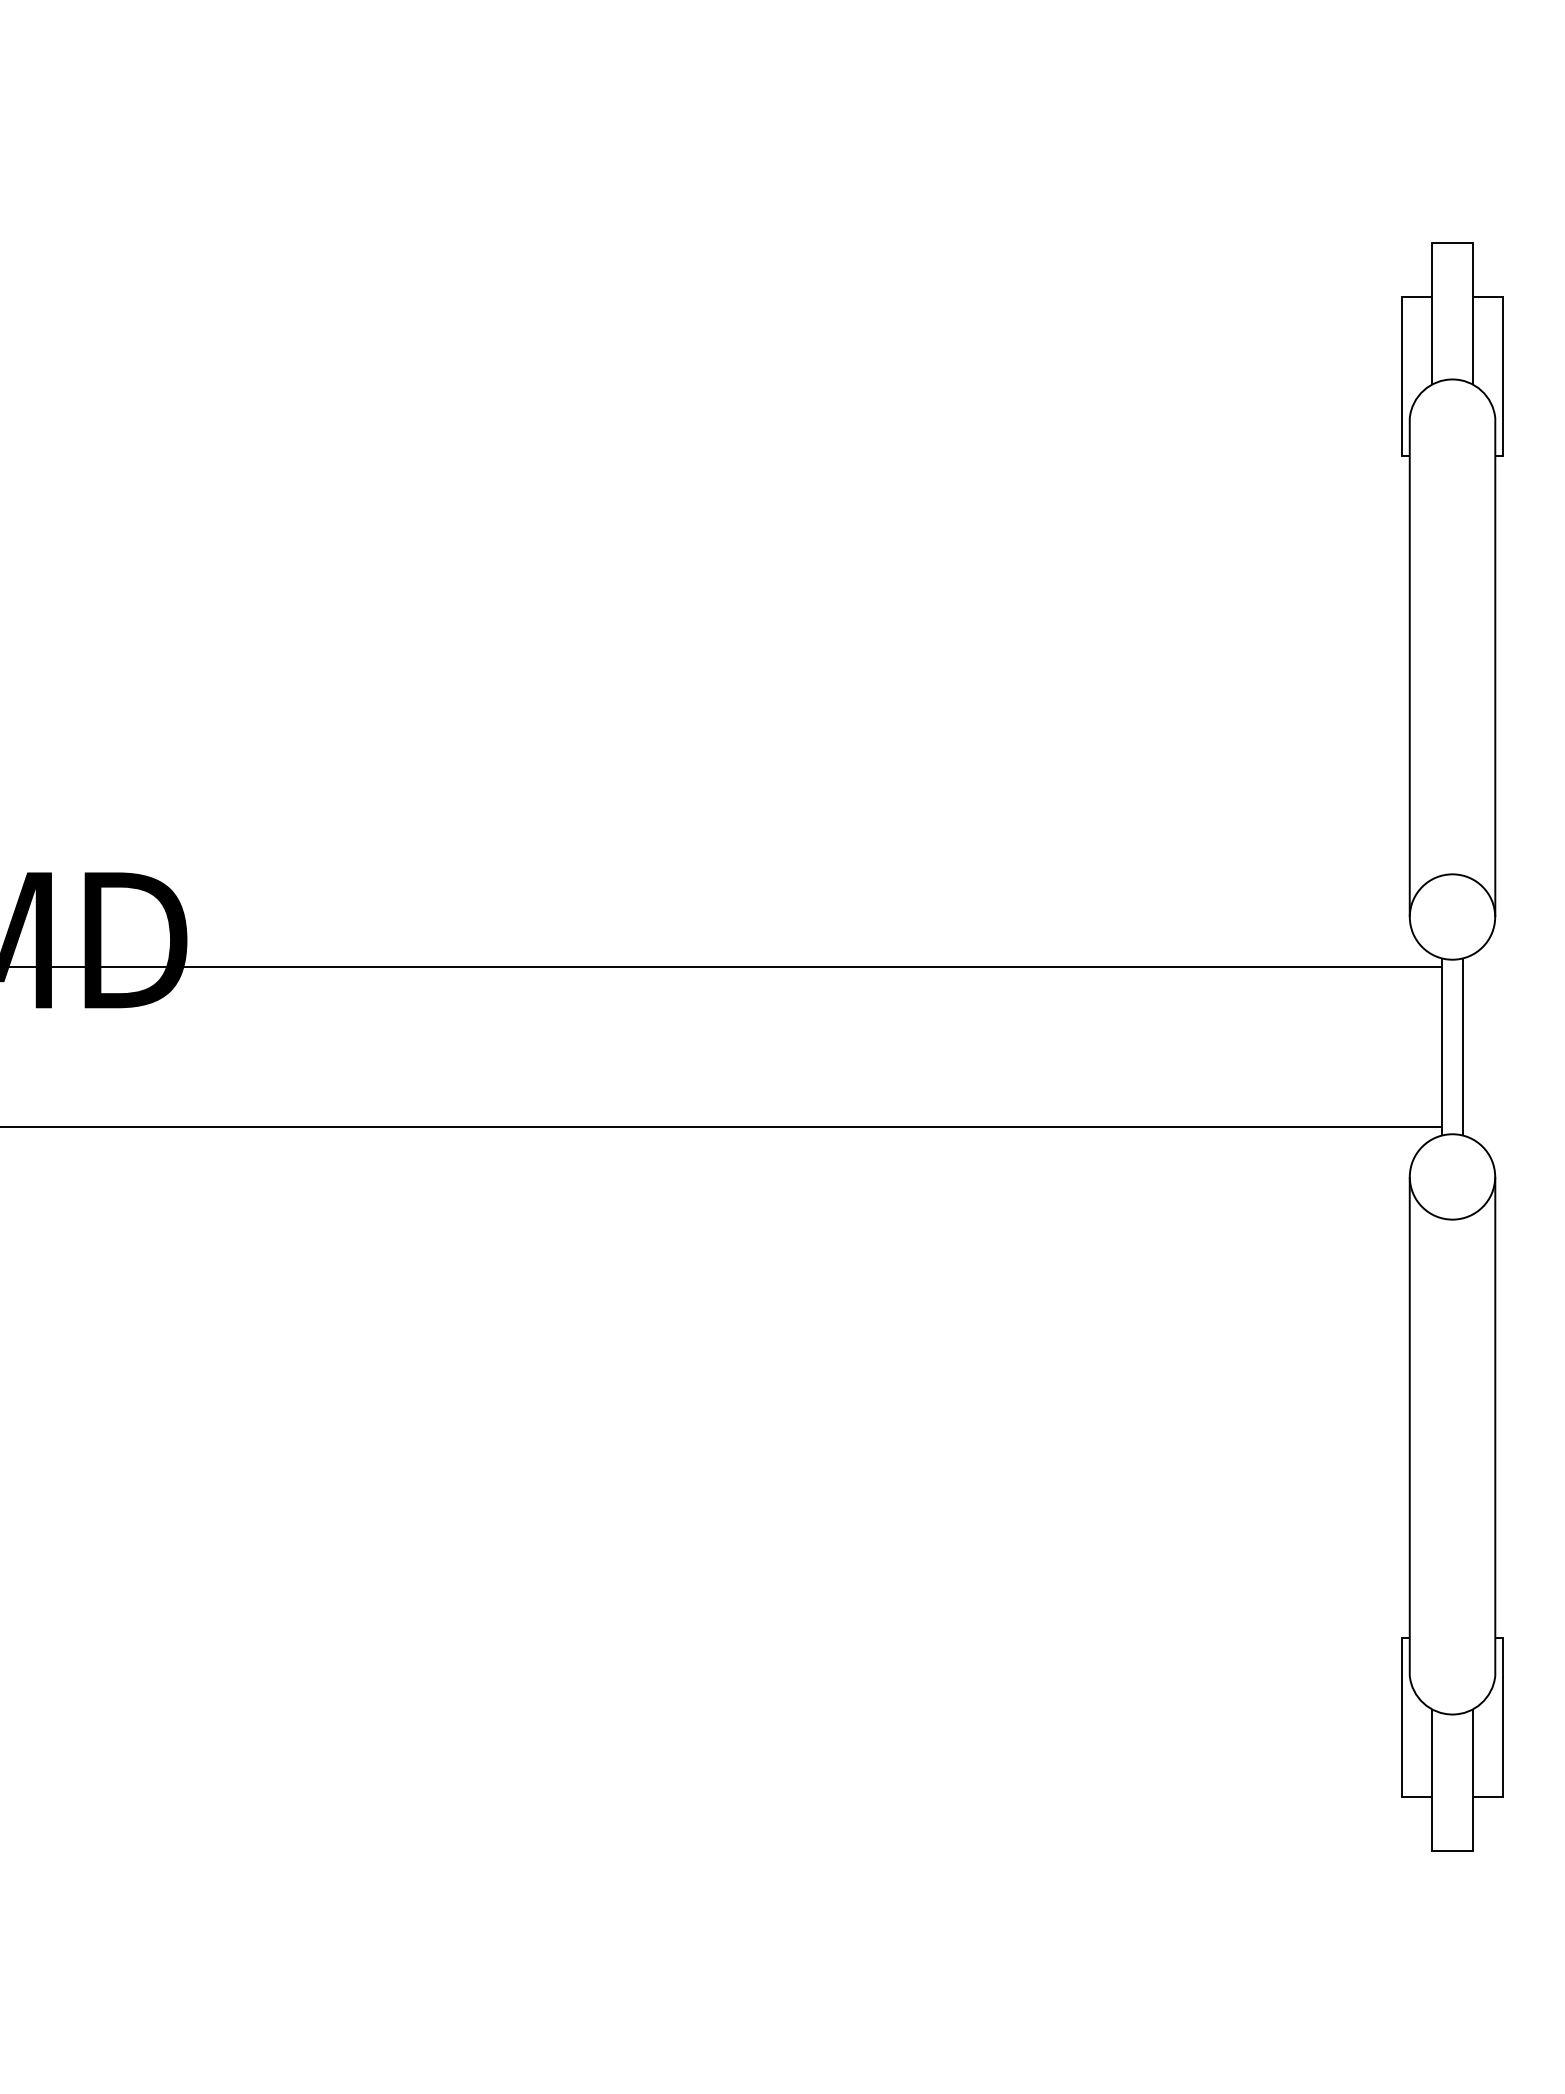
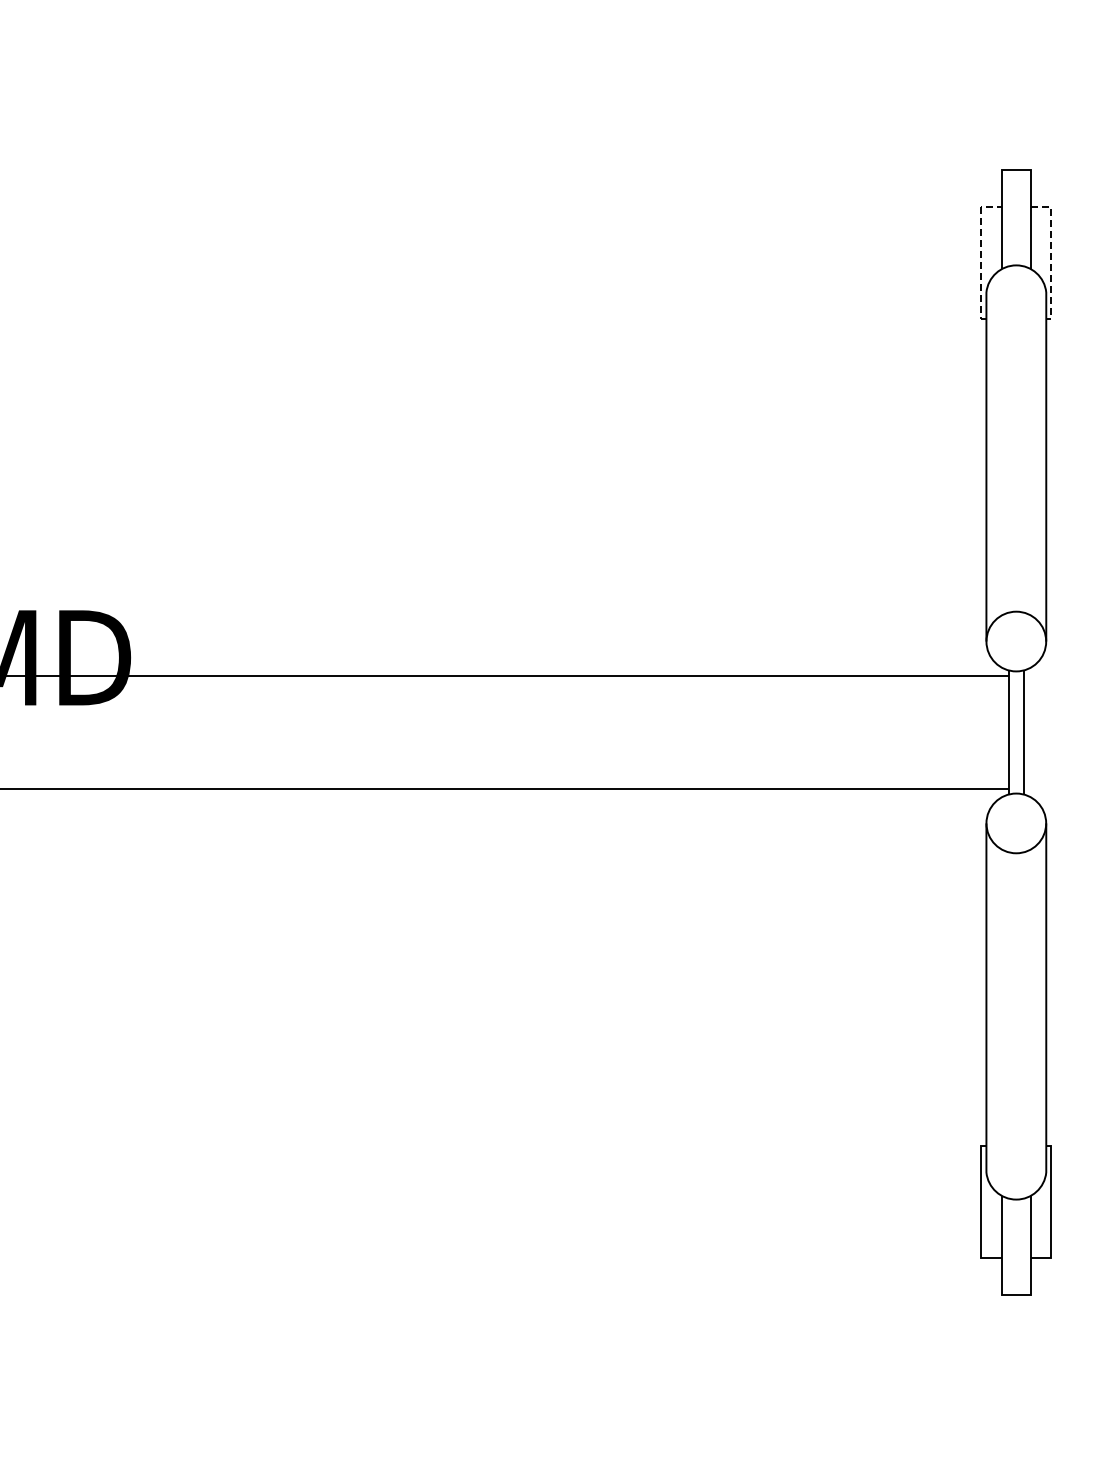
line: (1402, 365) -> (981, 255), solid -> dashed
line: (1502, 366) -> (1051, 256), solid -> dashed

